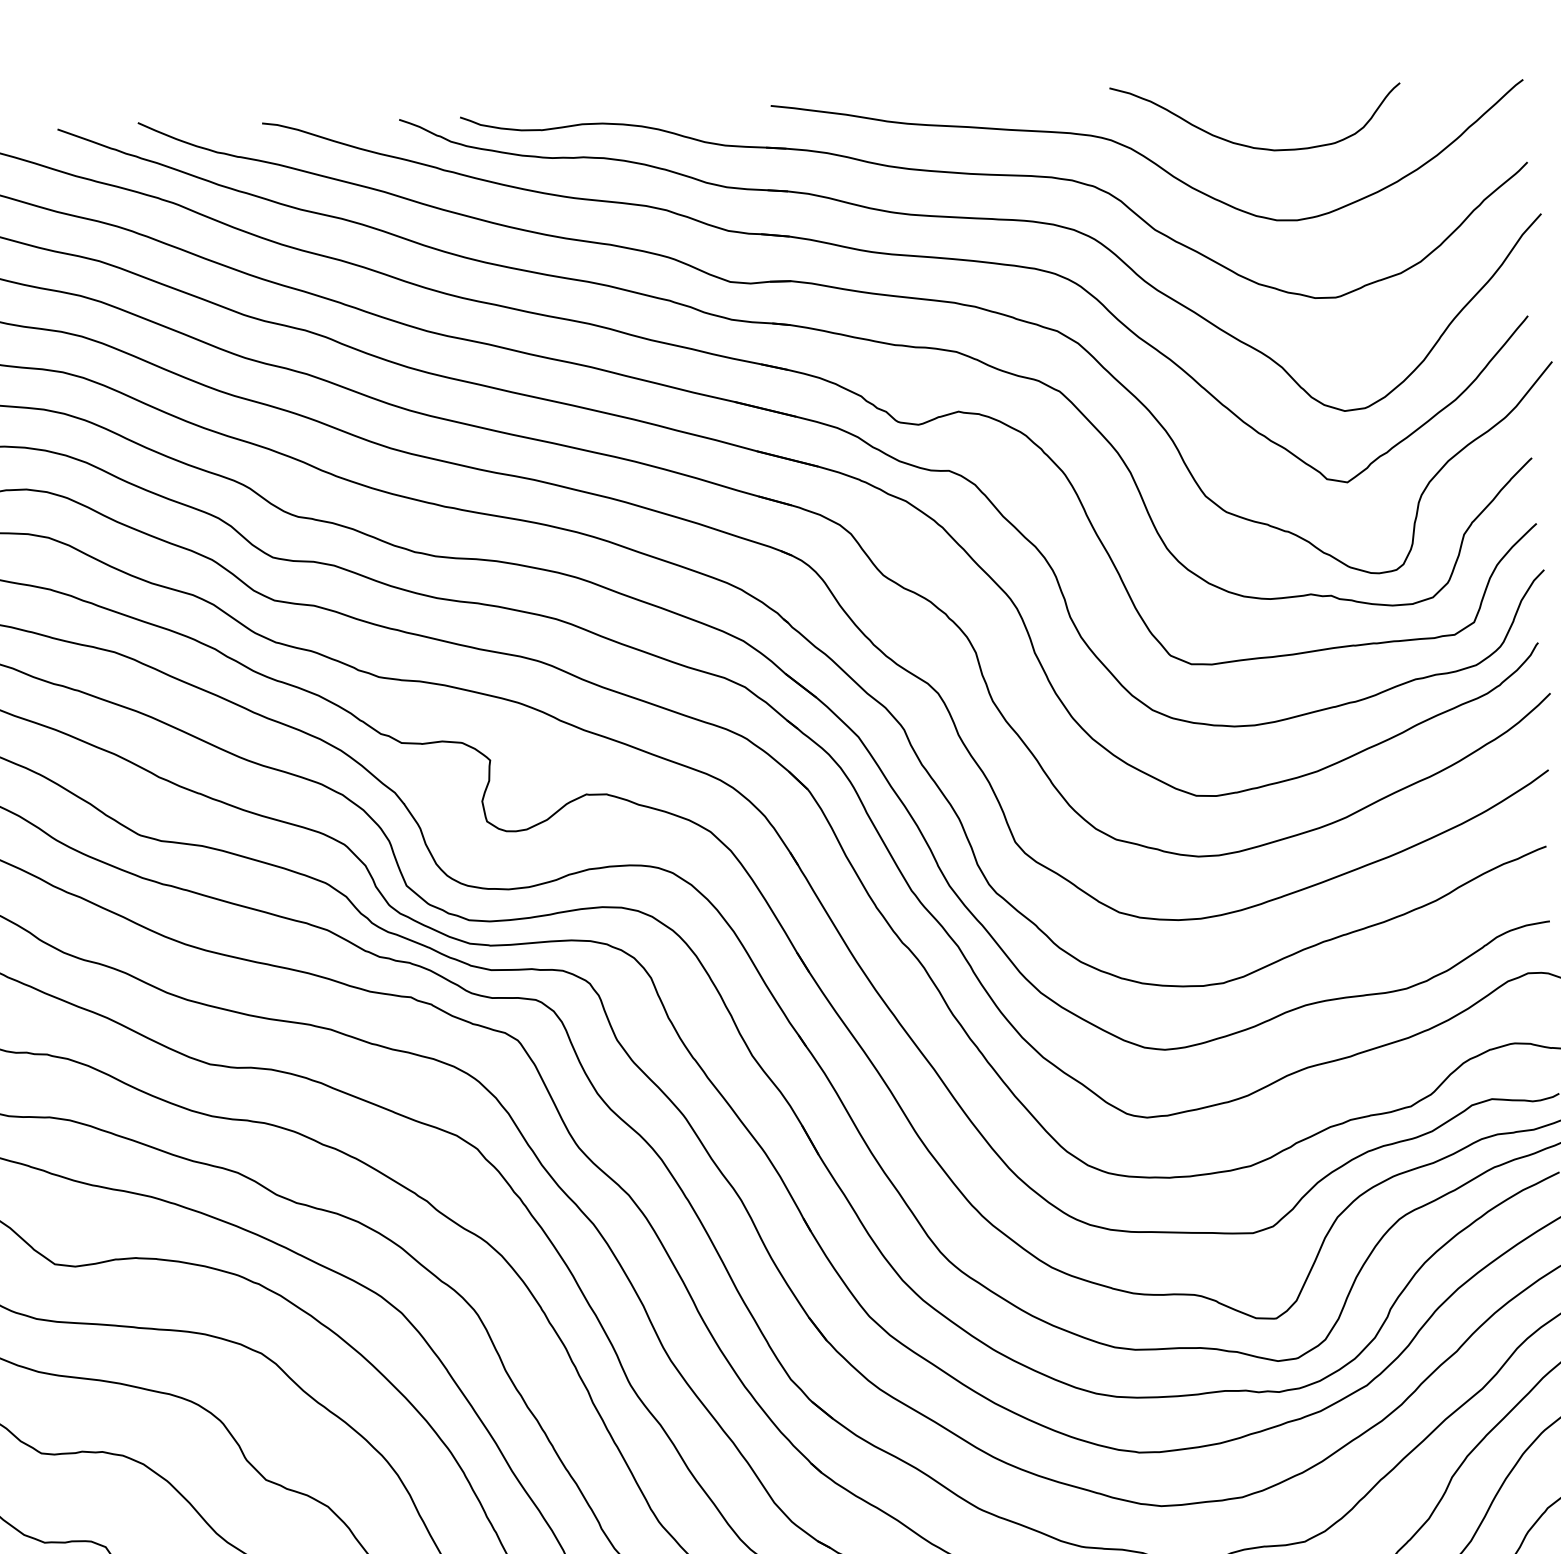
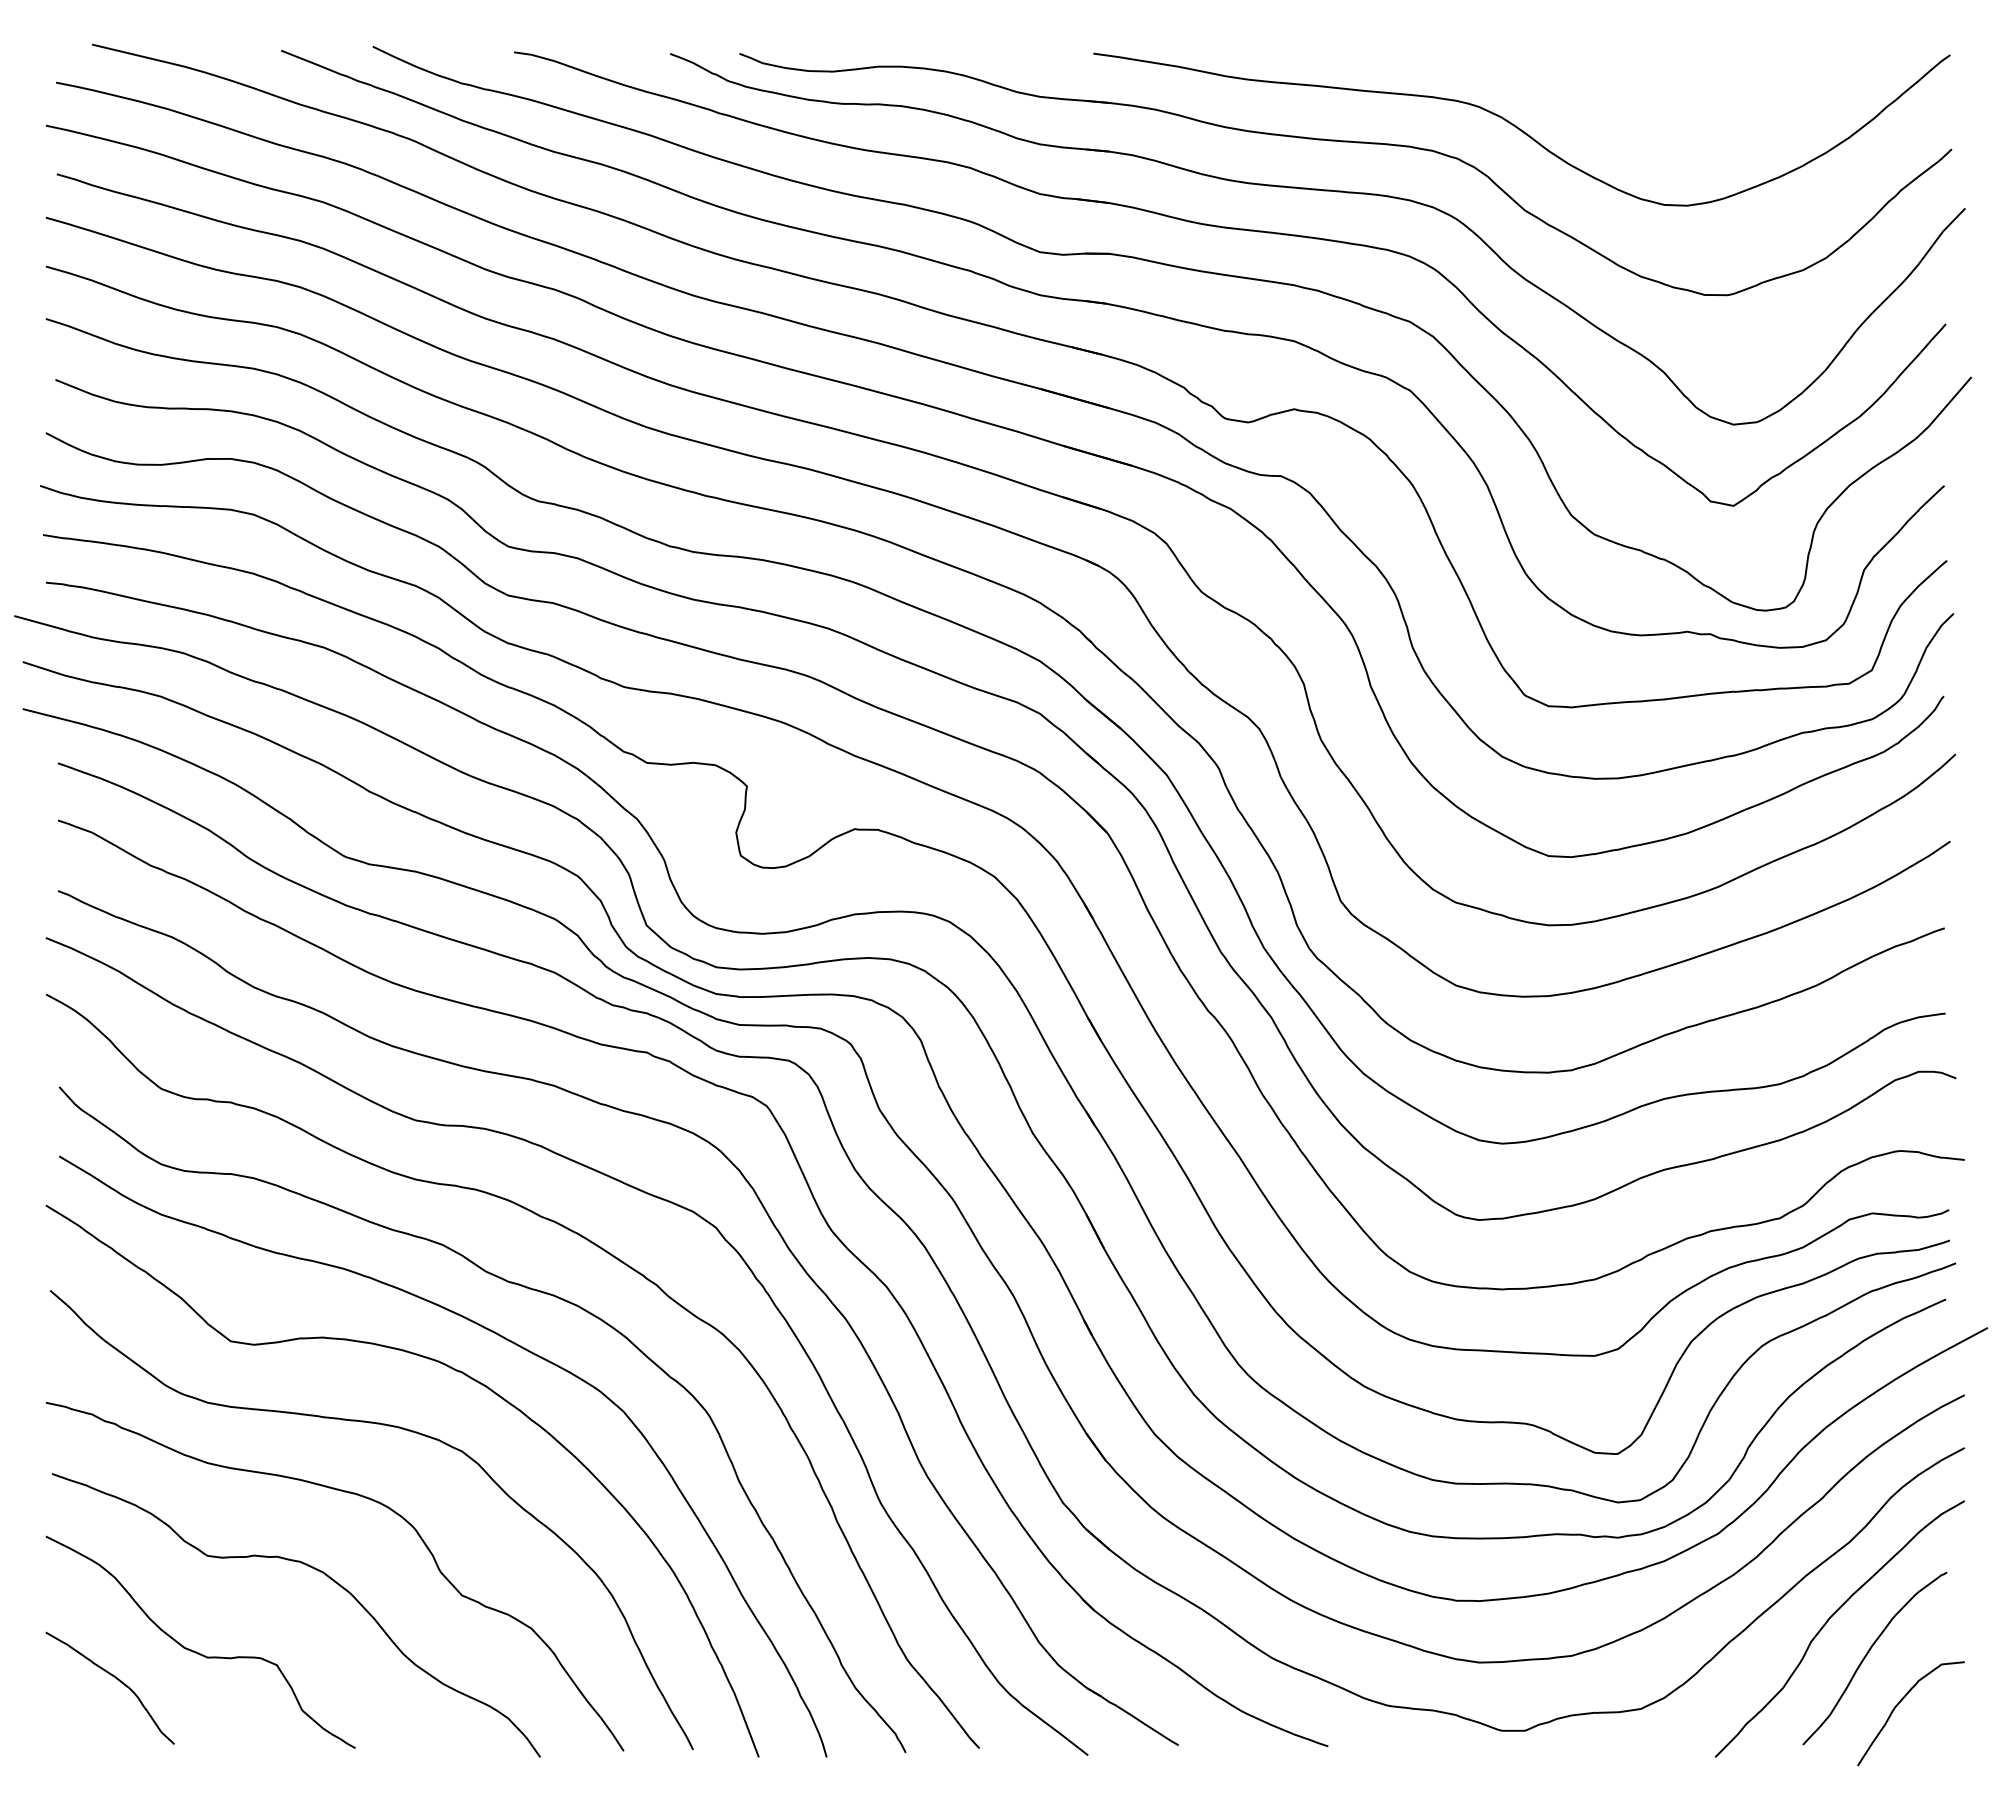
curve: (1247, 145) -> (1634, 118), removed

